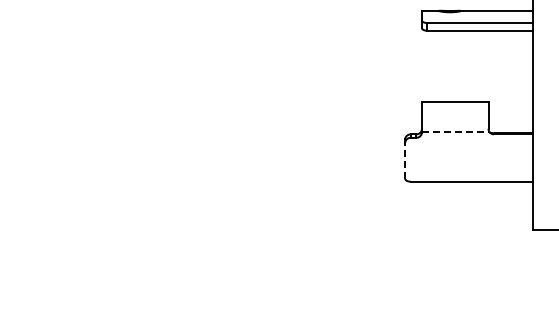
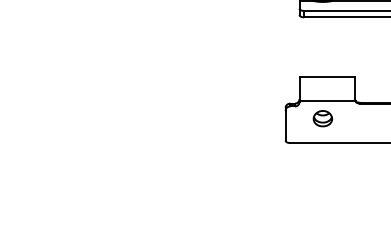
line: (455, 131) -> (327, 101), dashed -> solid
part: (449, 152) -> (322, 118), added
line: (405, 160) -> (285, 125), dashed -> solid

